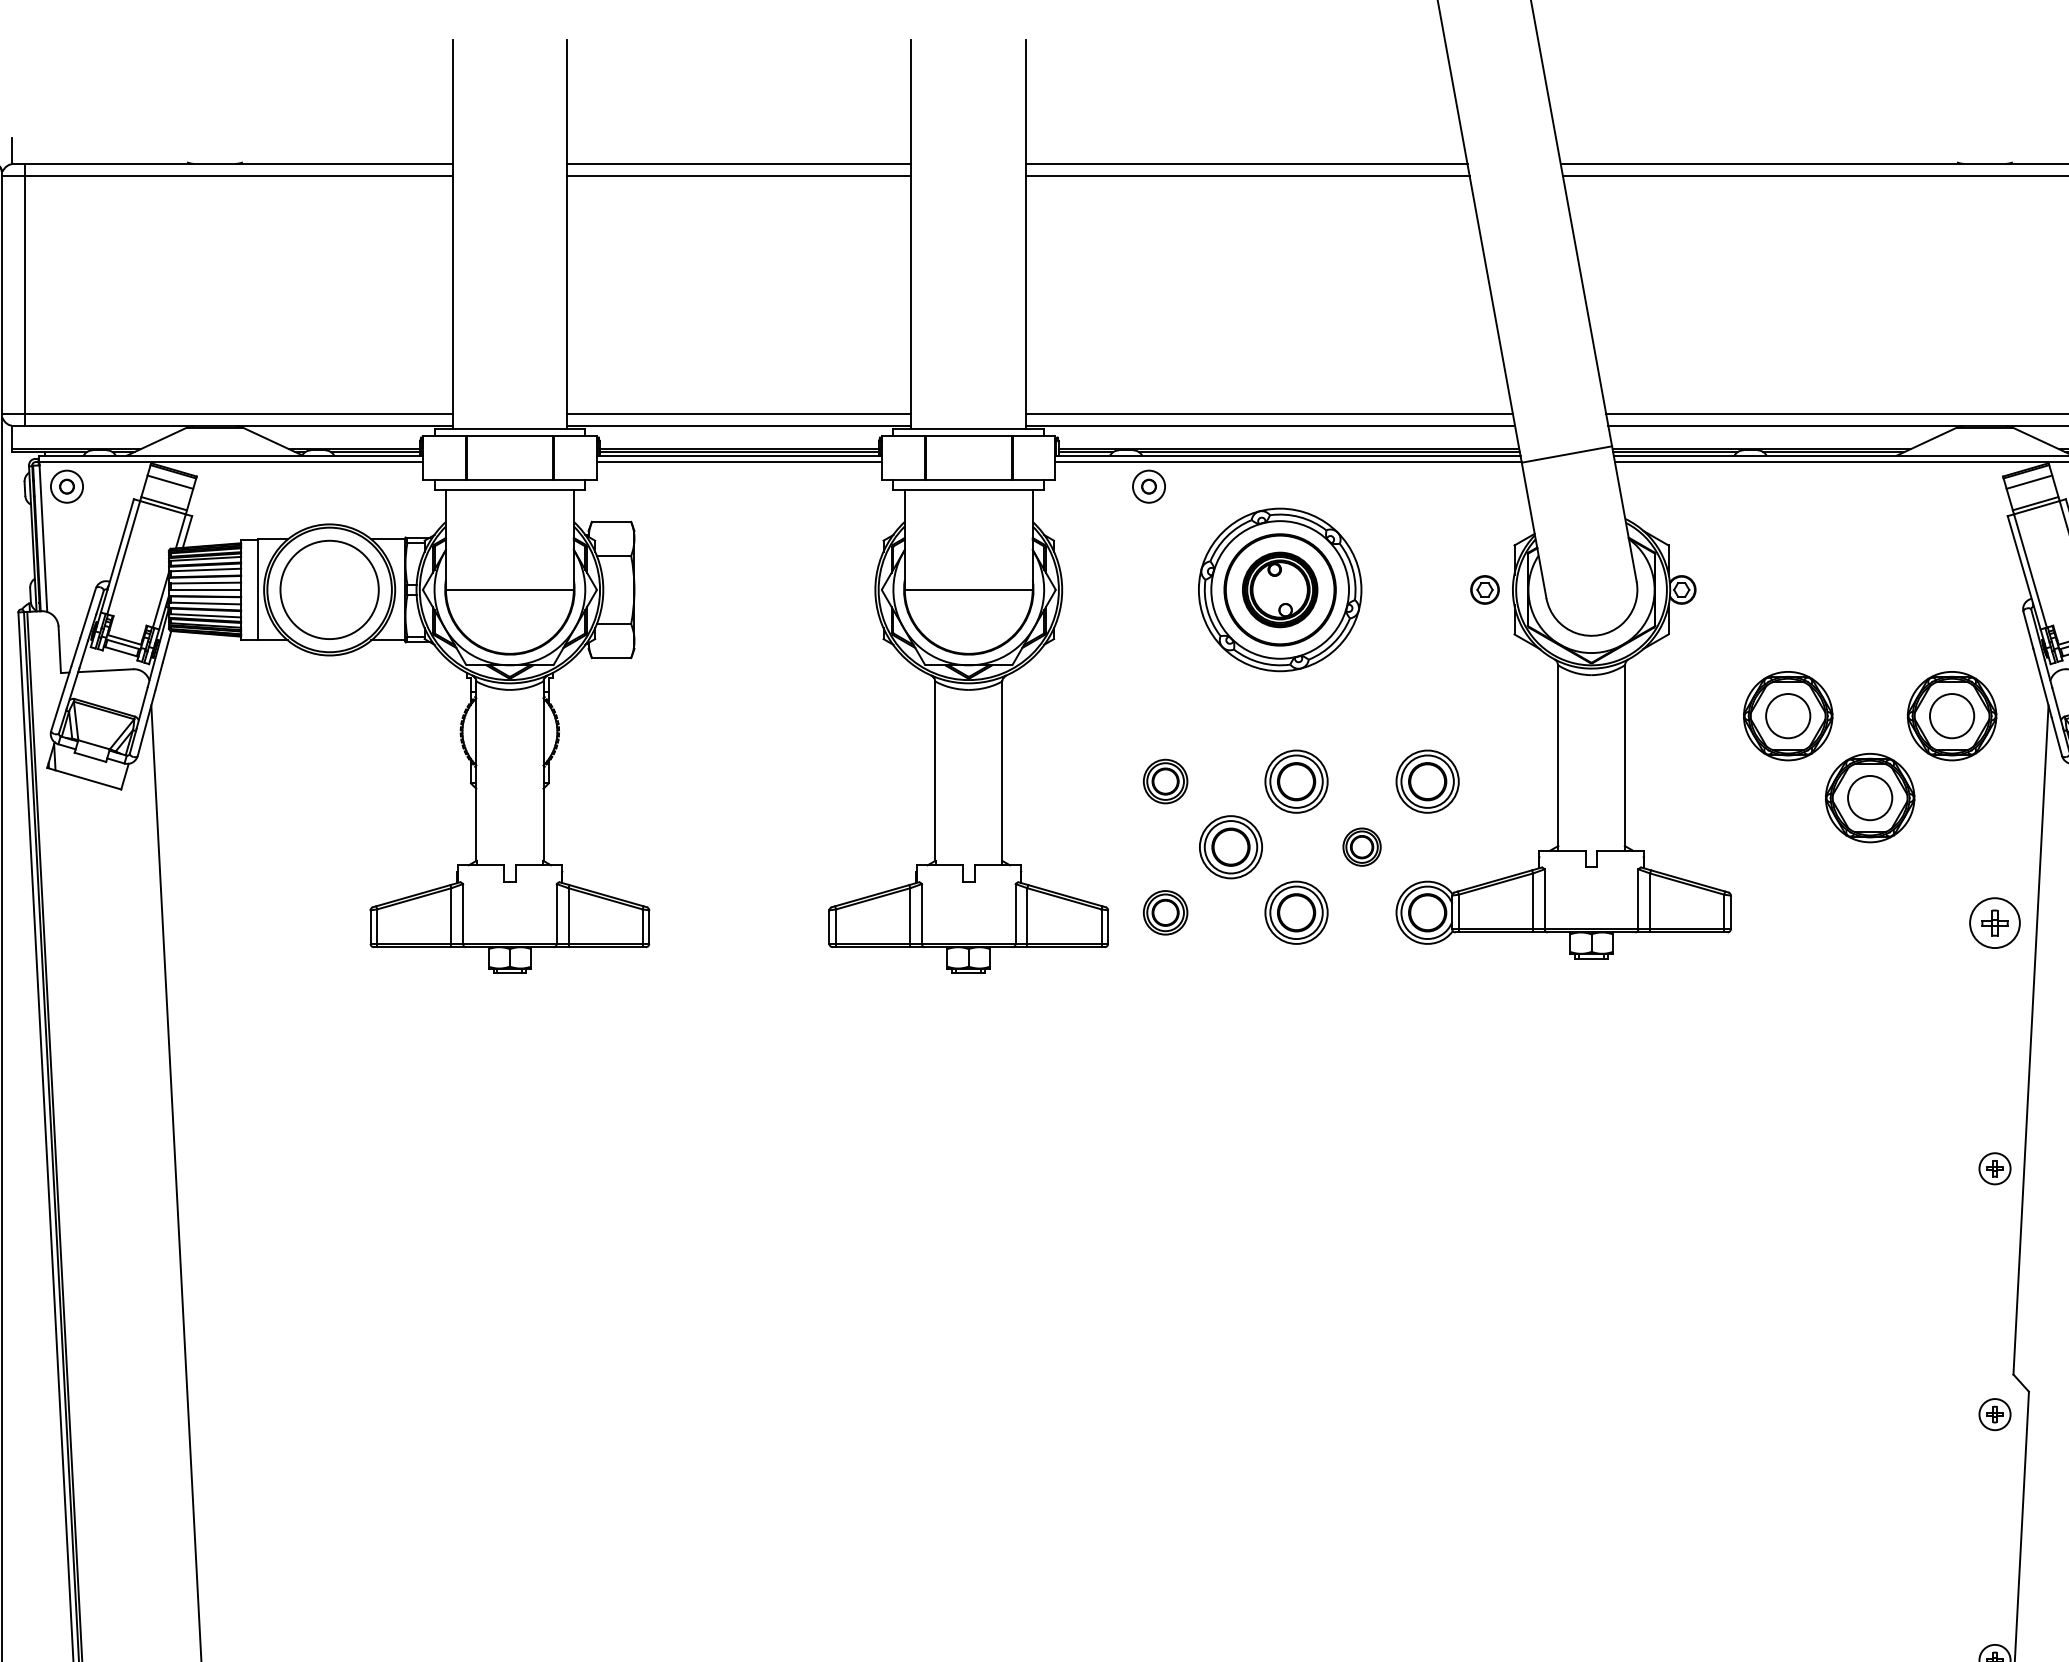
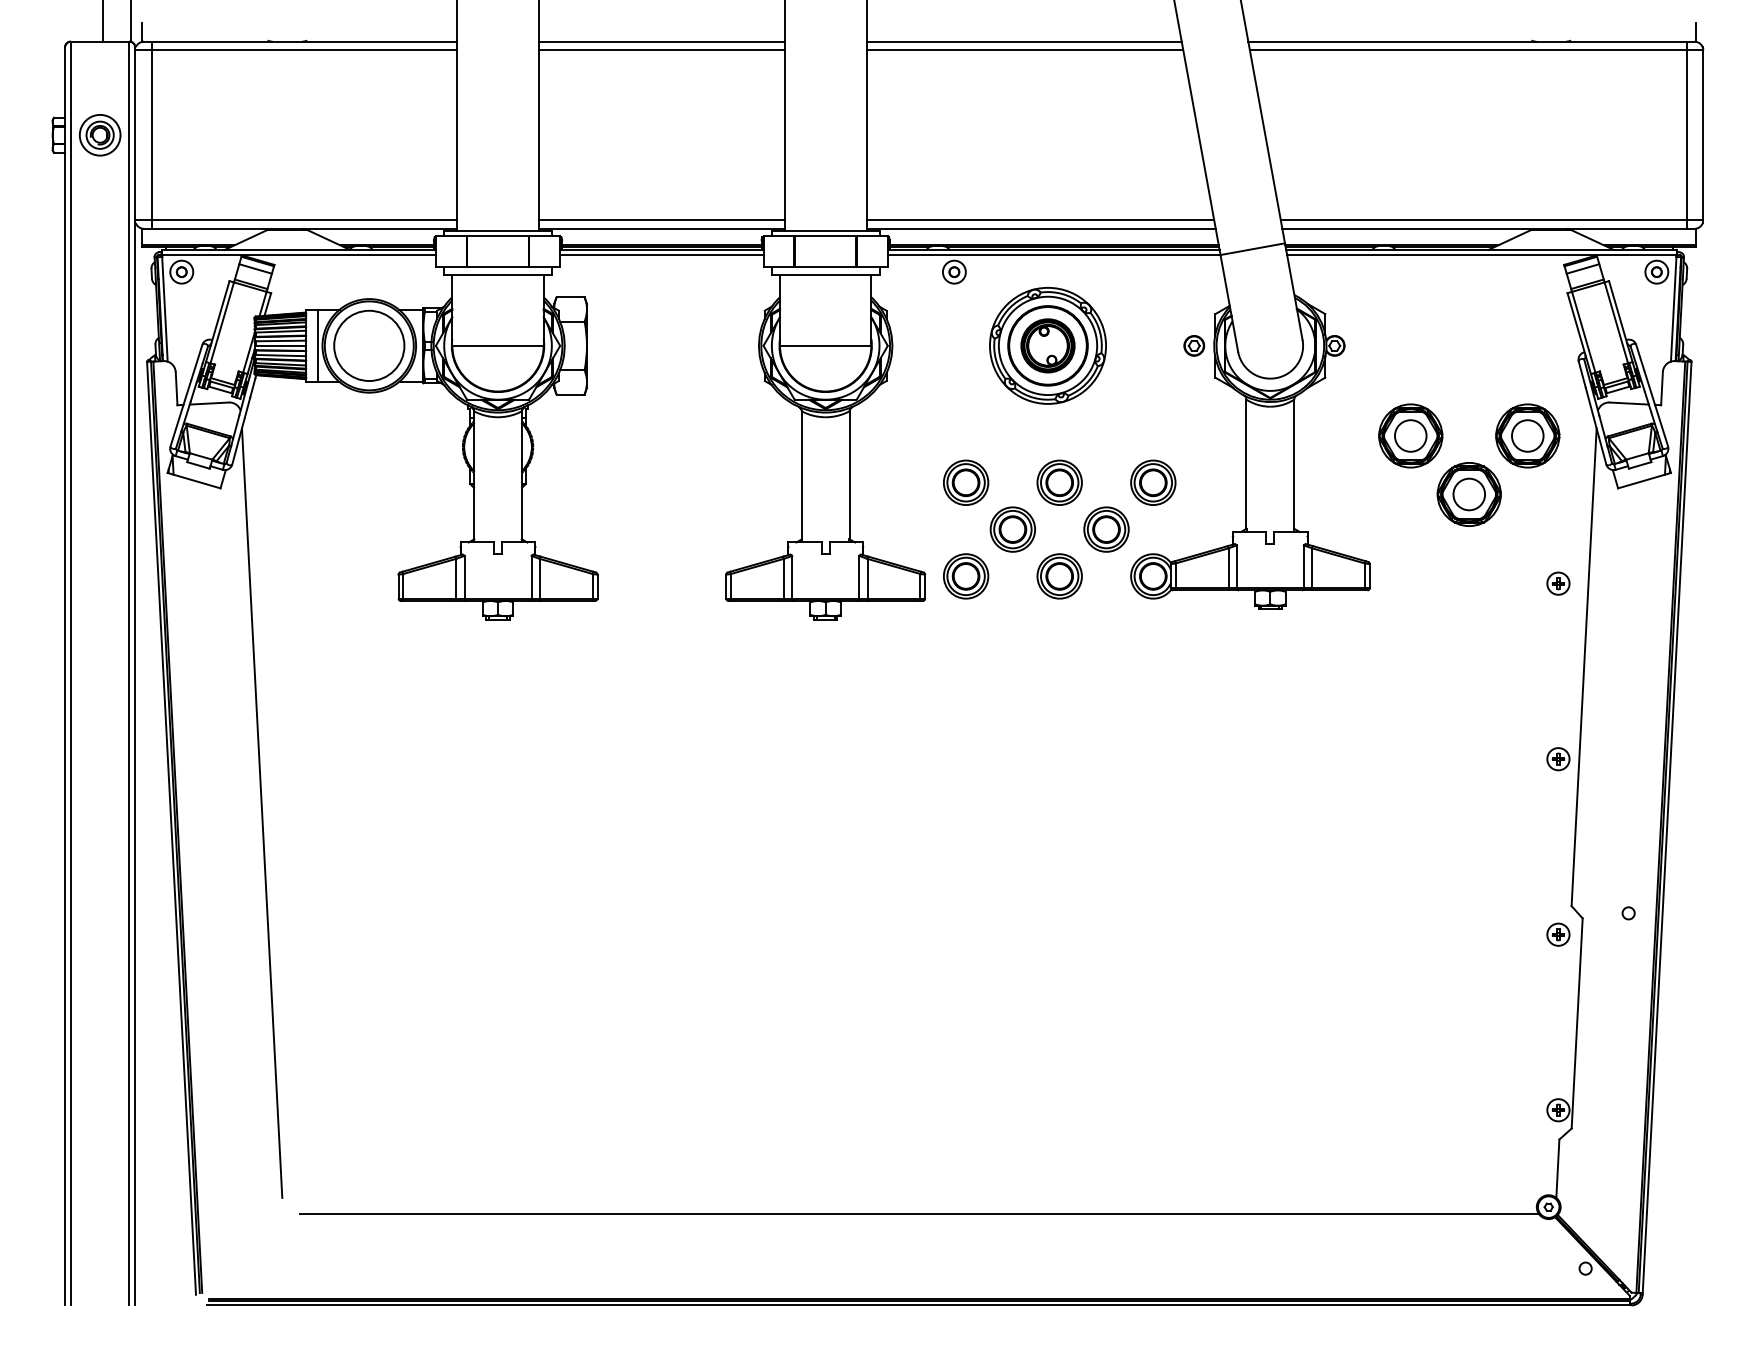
part: (1166, 781) -> (966, 482), size x1.43
part: (1362, 847) -> (1106, 529), size x1.67
part: (1166, 912) -> (966, 576), size x1.43
part: (1995, 922) -> (1558, 583), size x0.62

